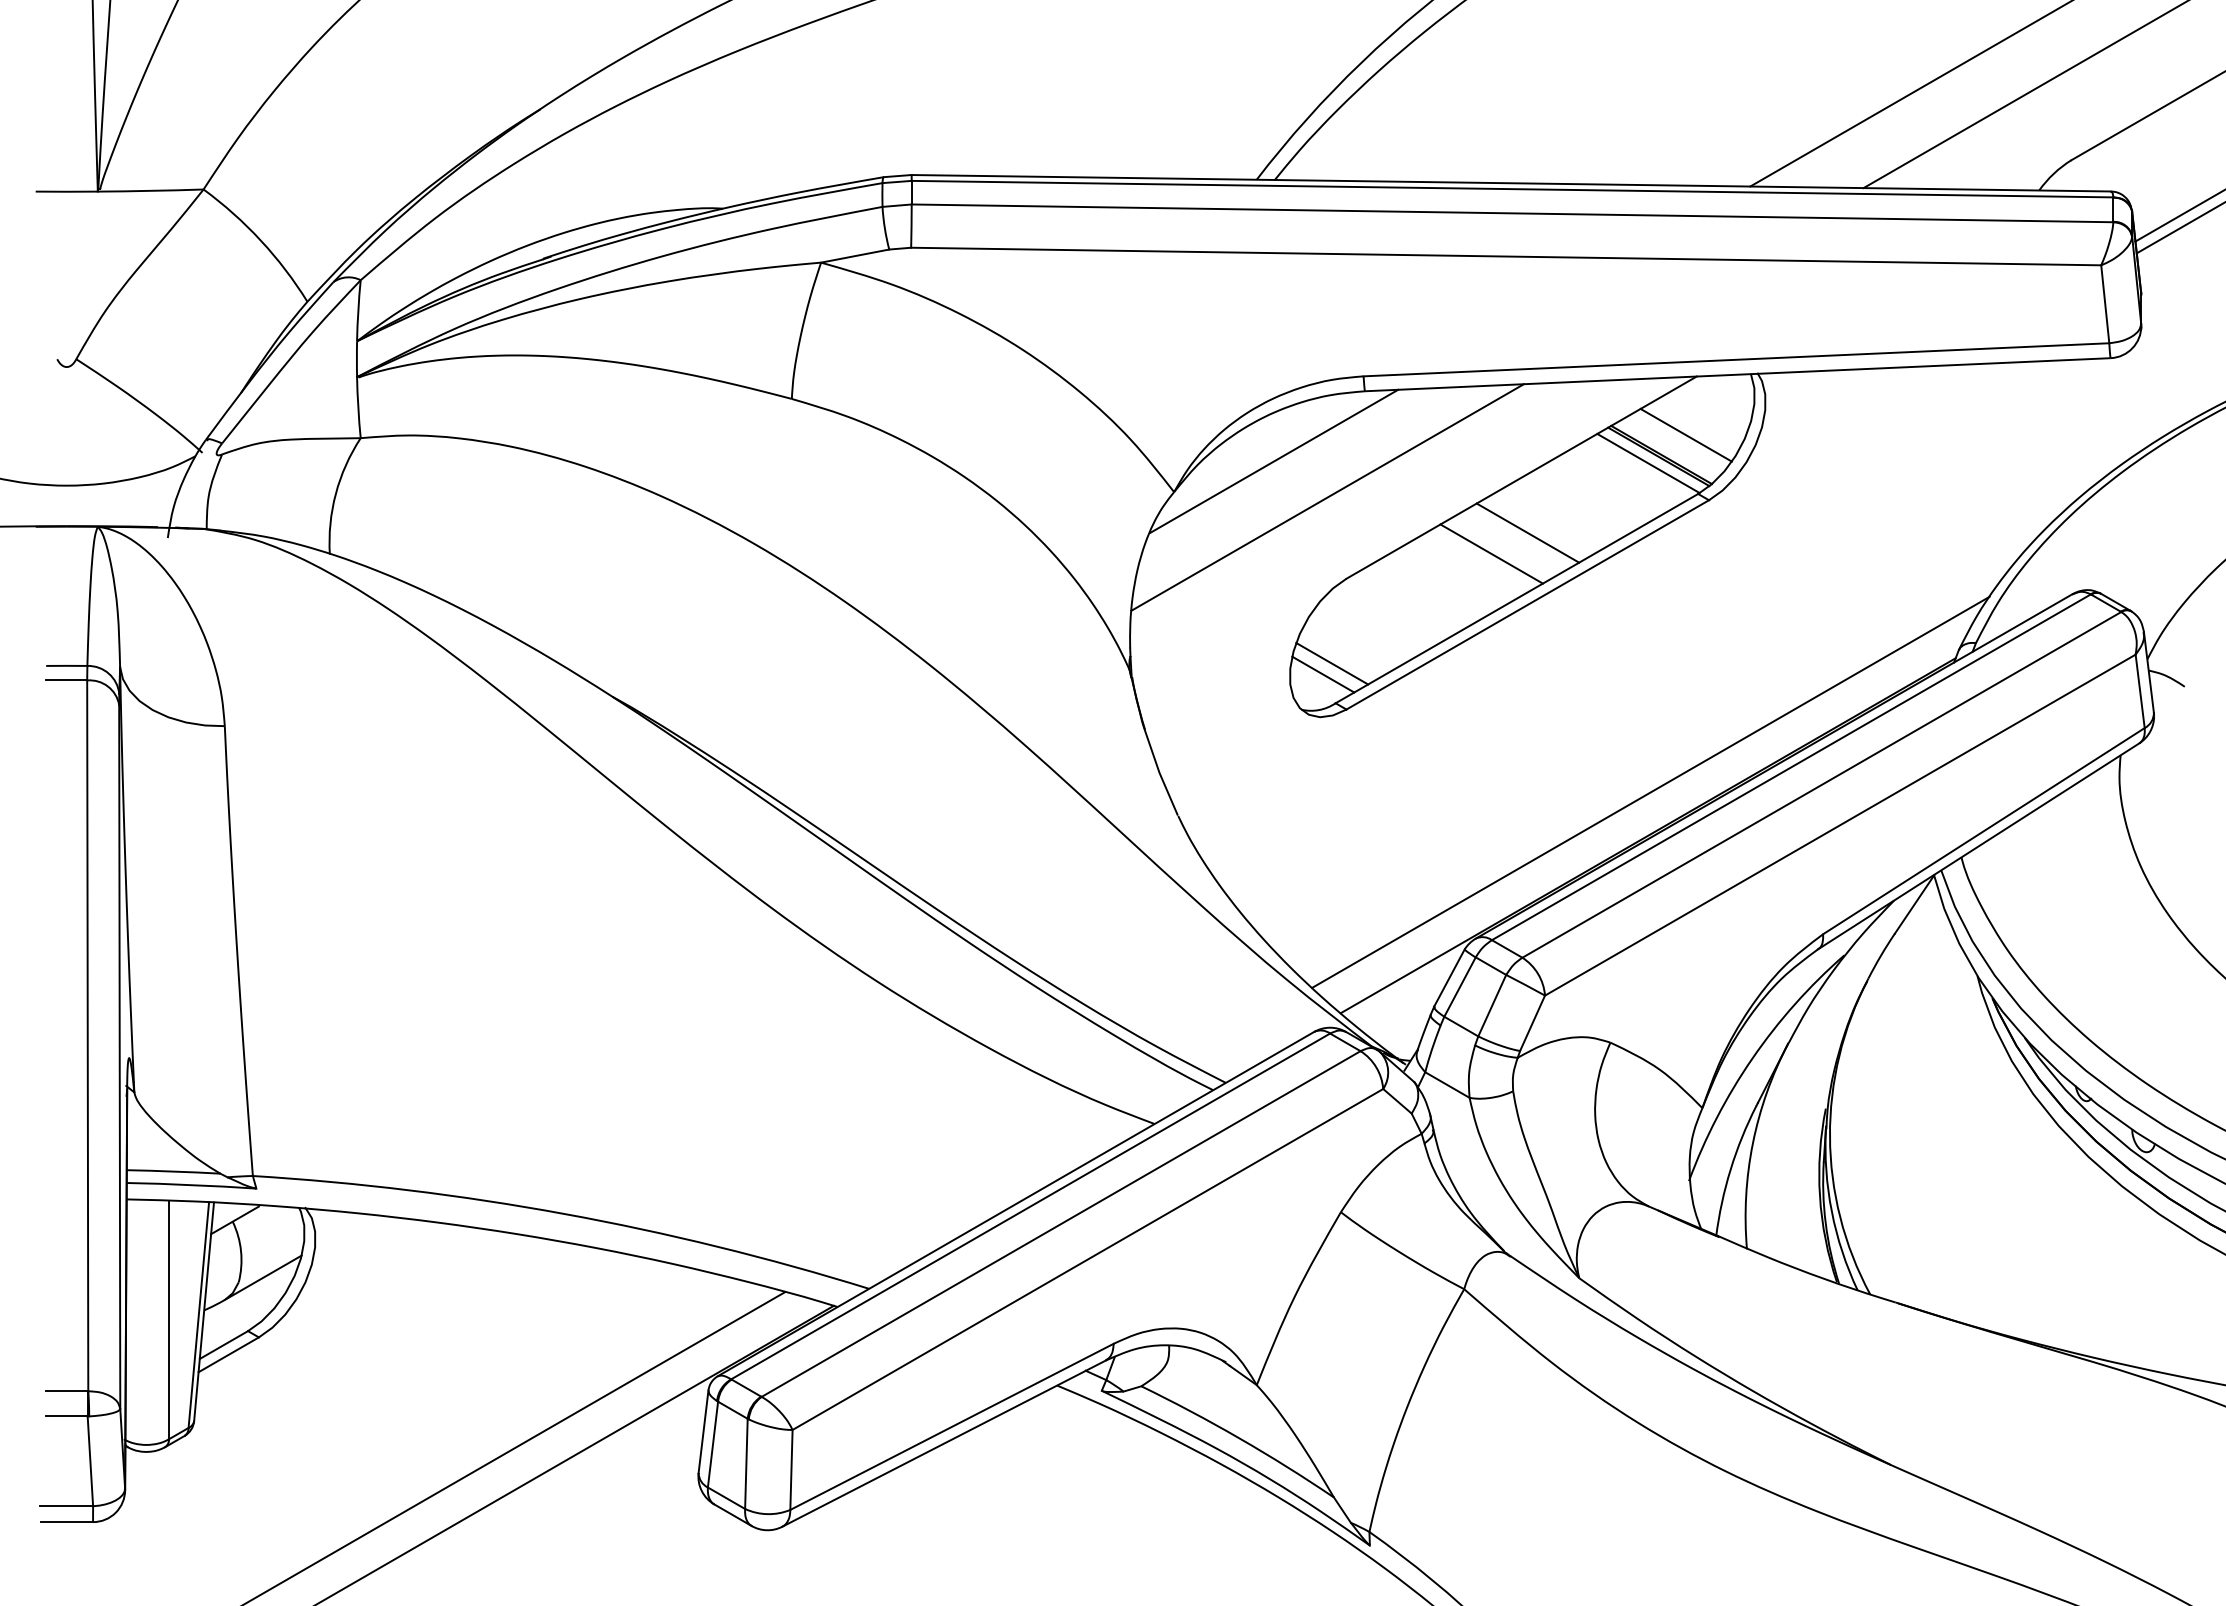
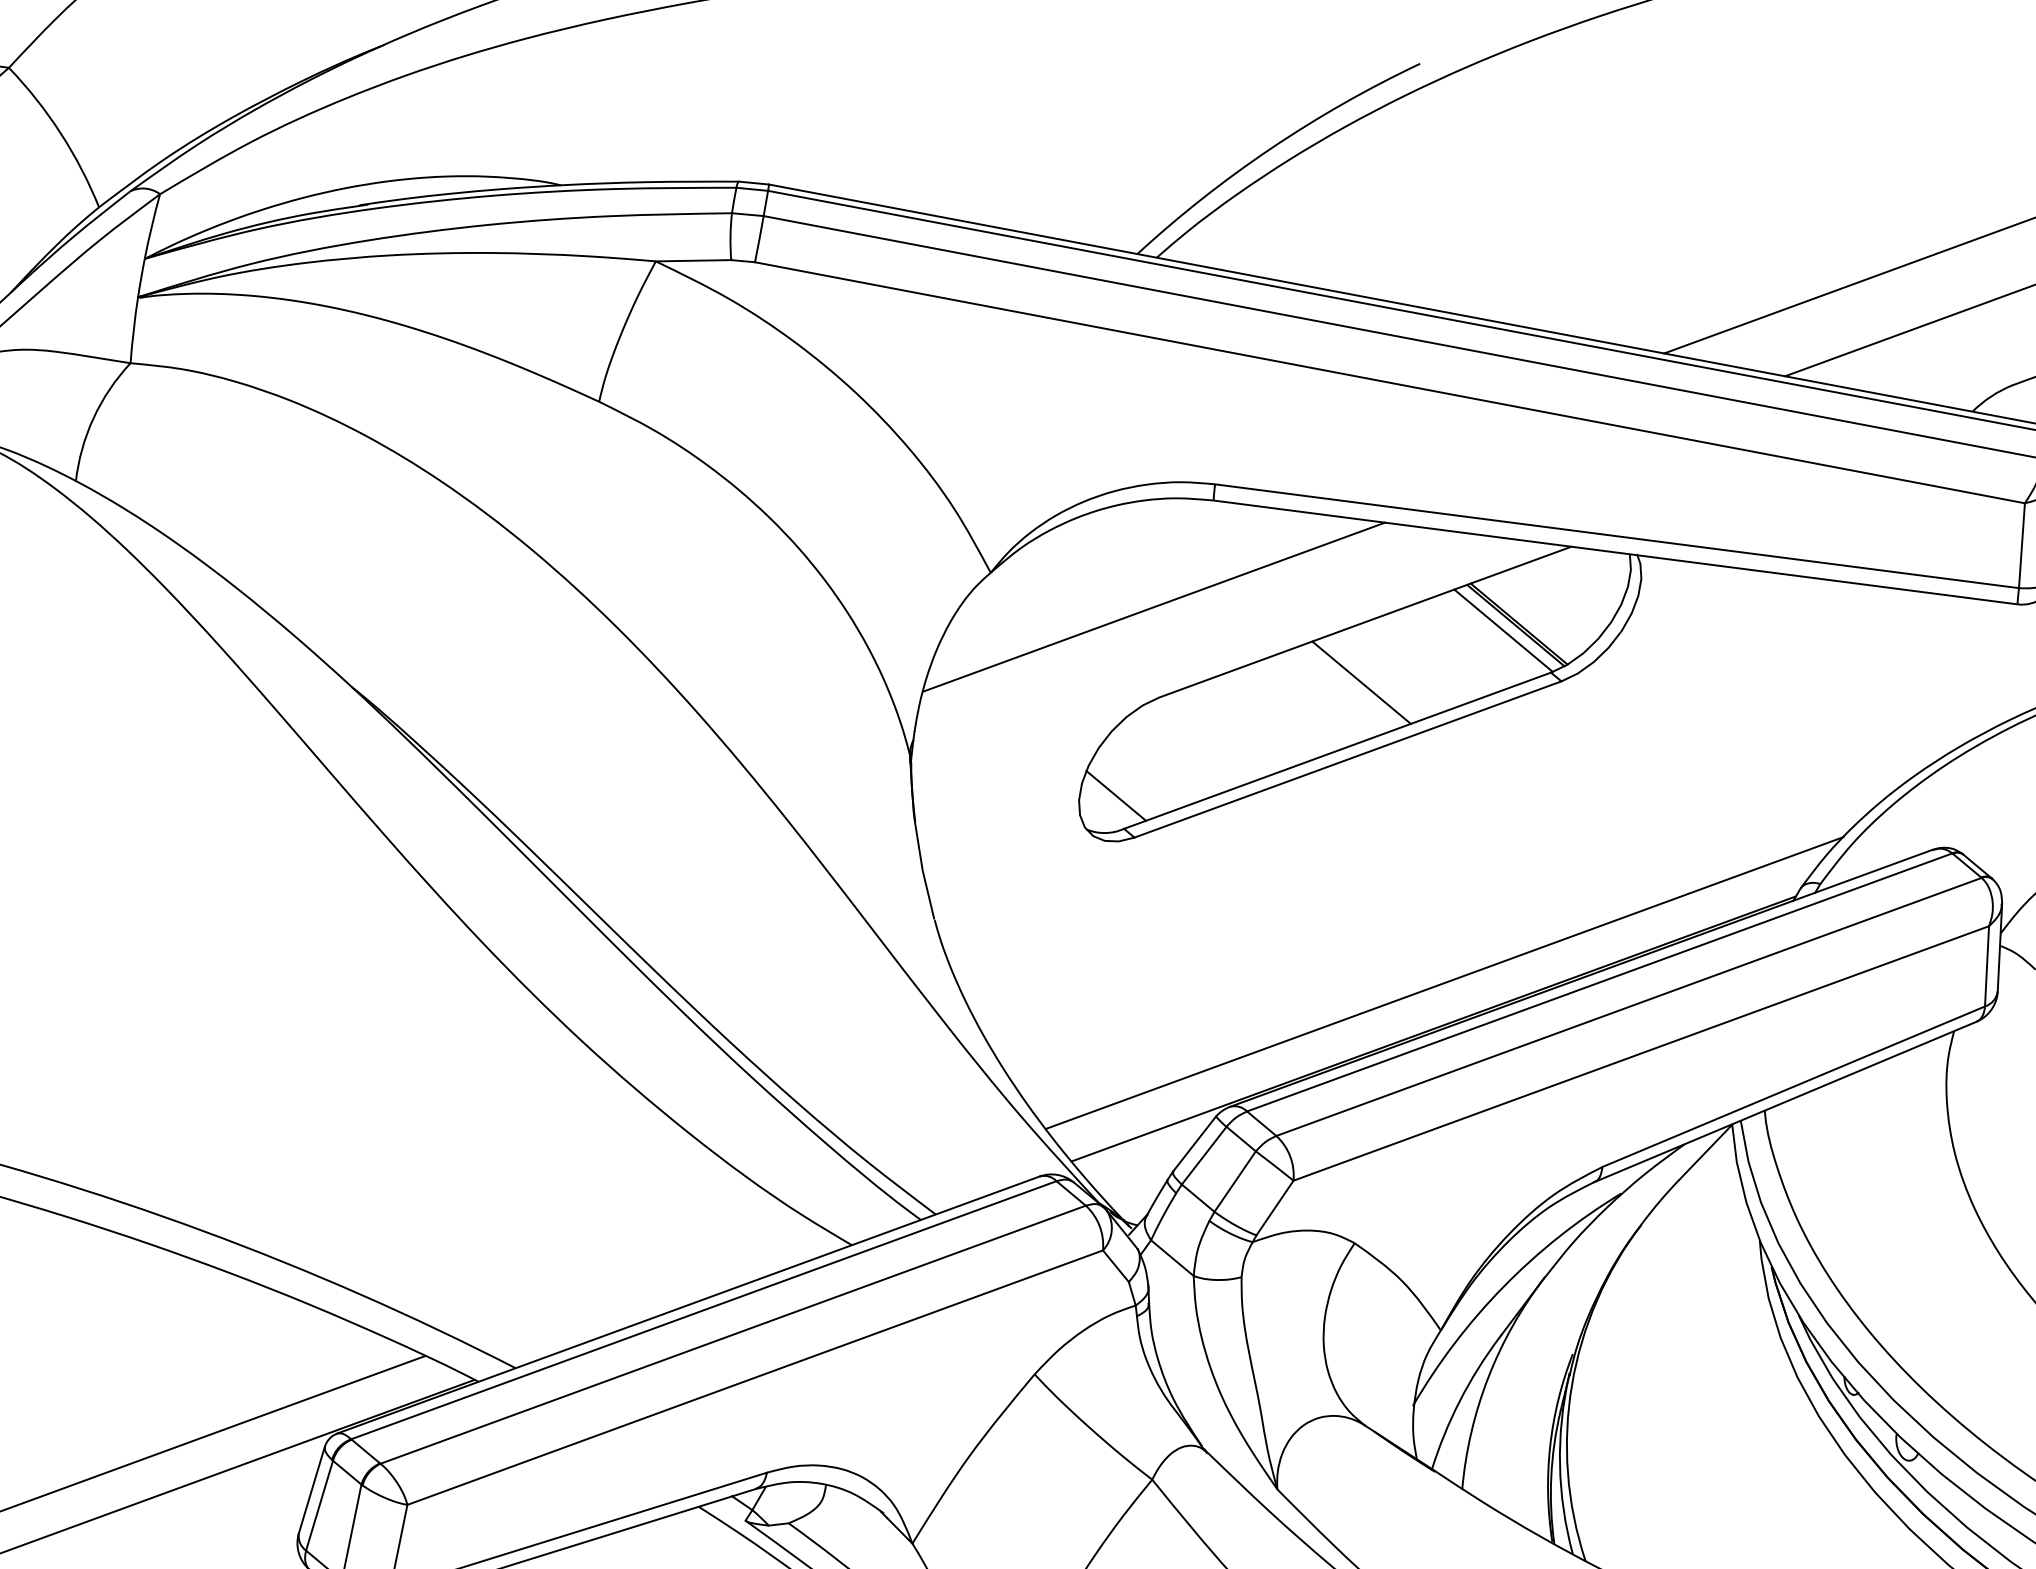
line: (1685, 434) -> (1548, 606), removed
line: (1274, 460) -> (1104, 557), removed
line: (1491, 553) -> (1318, 697), removed
line: (1332, 663) -> (1128, 785), removed

